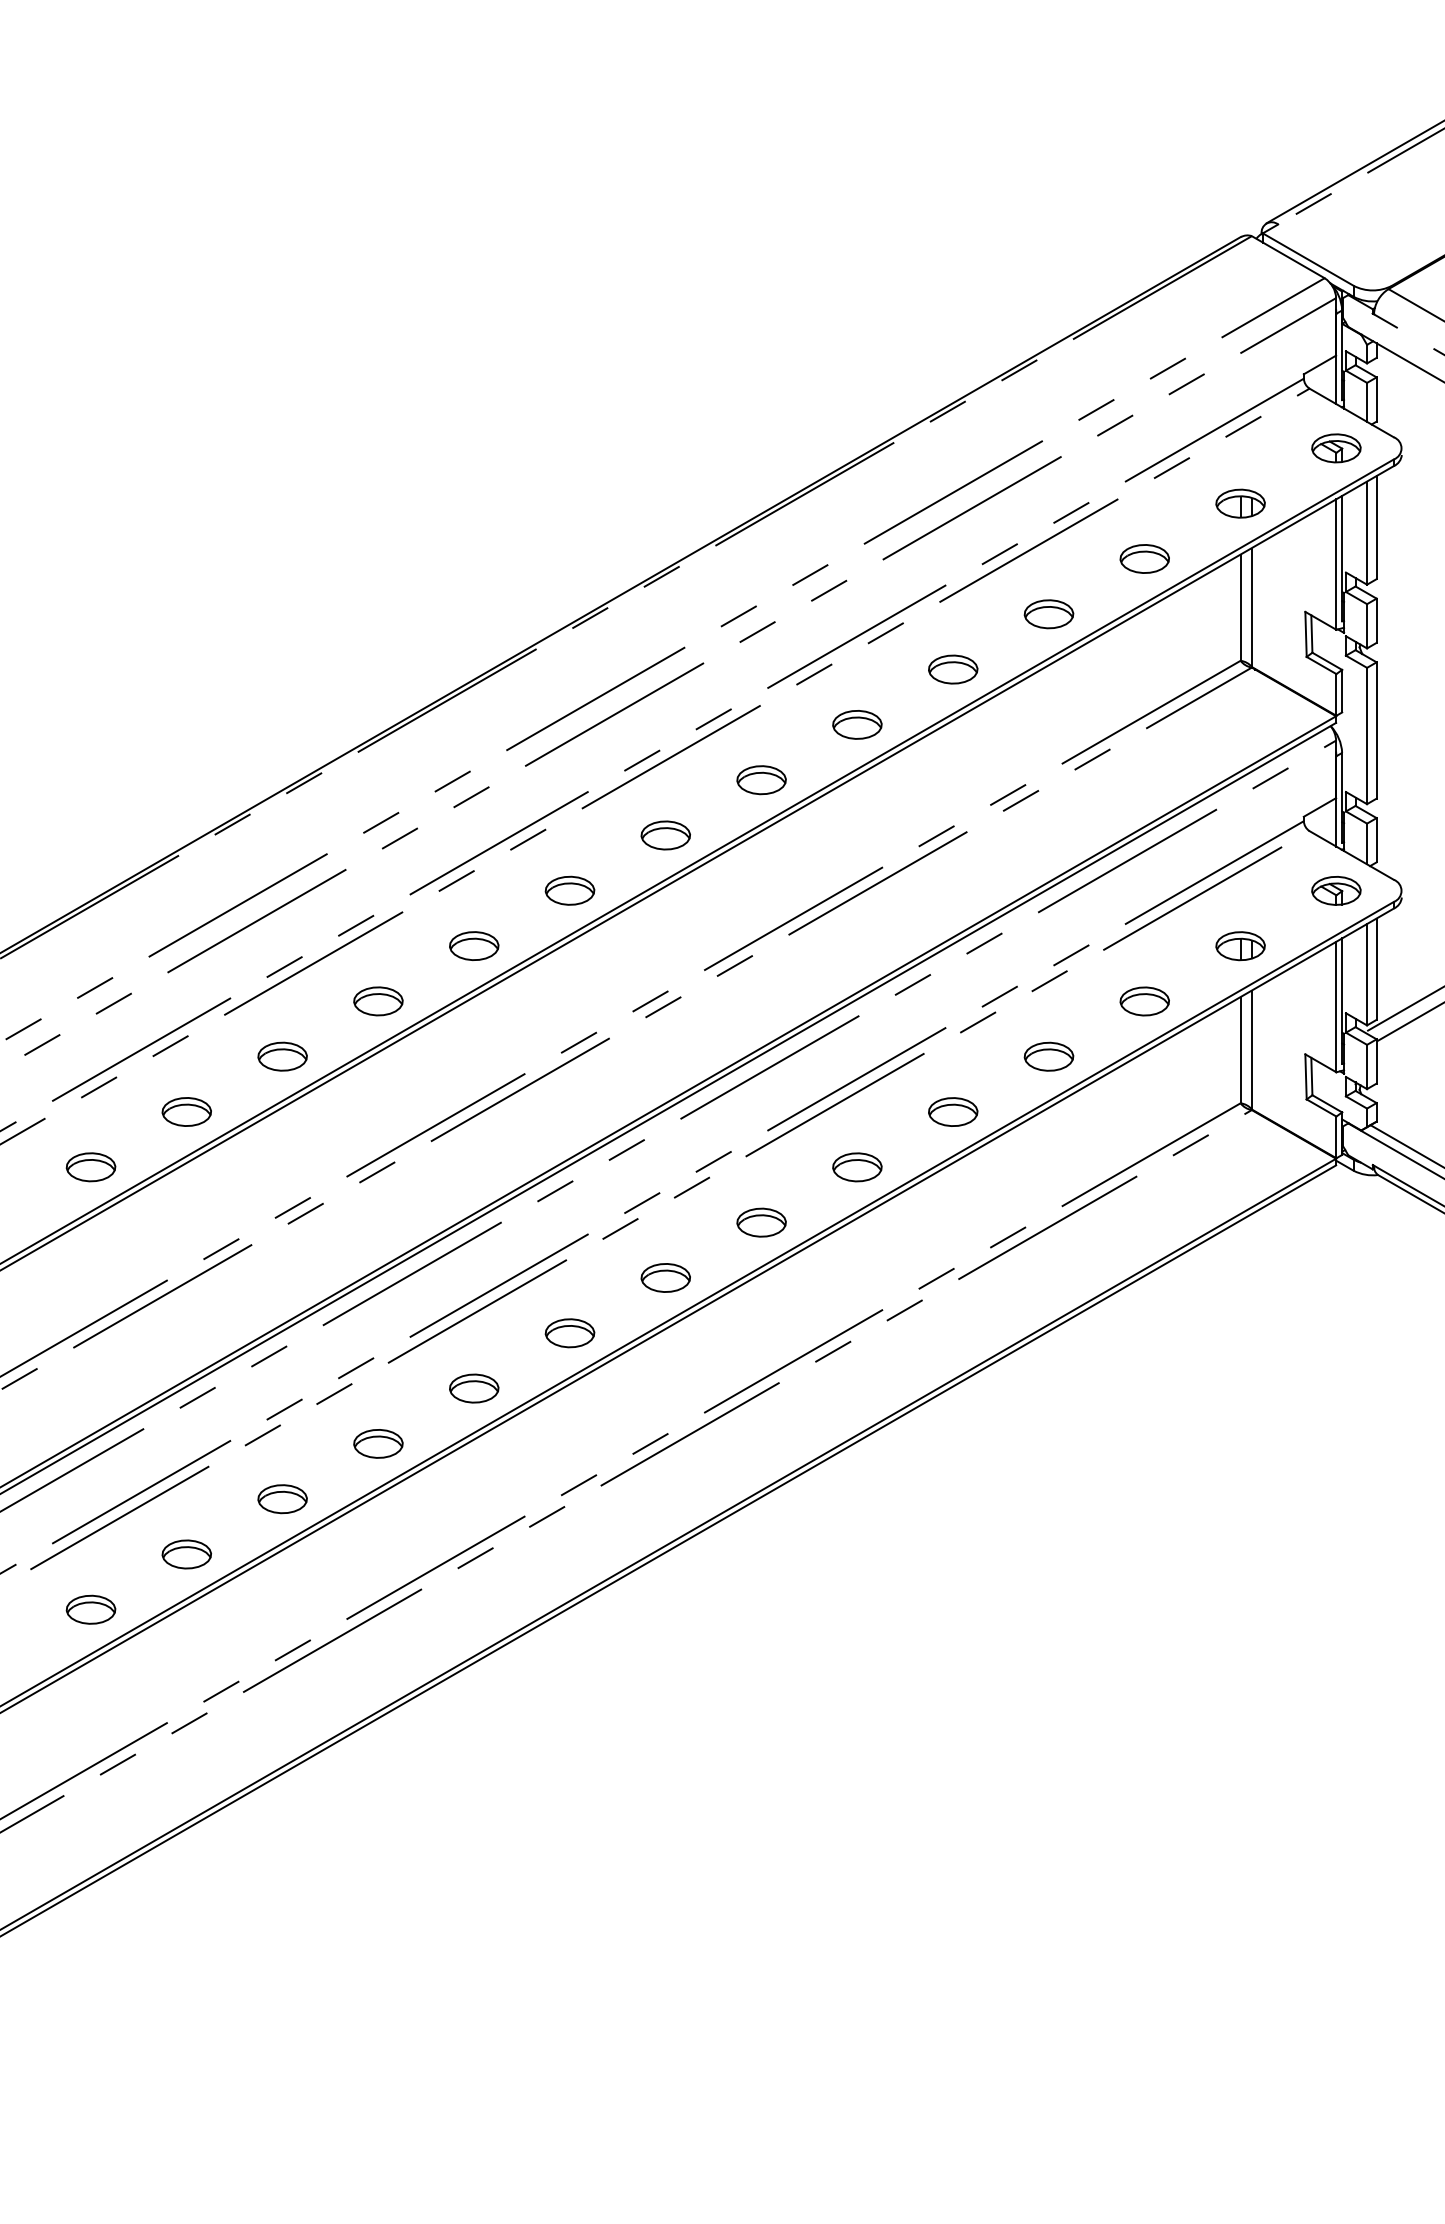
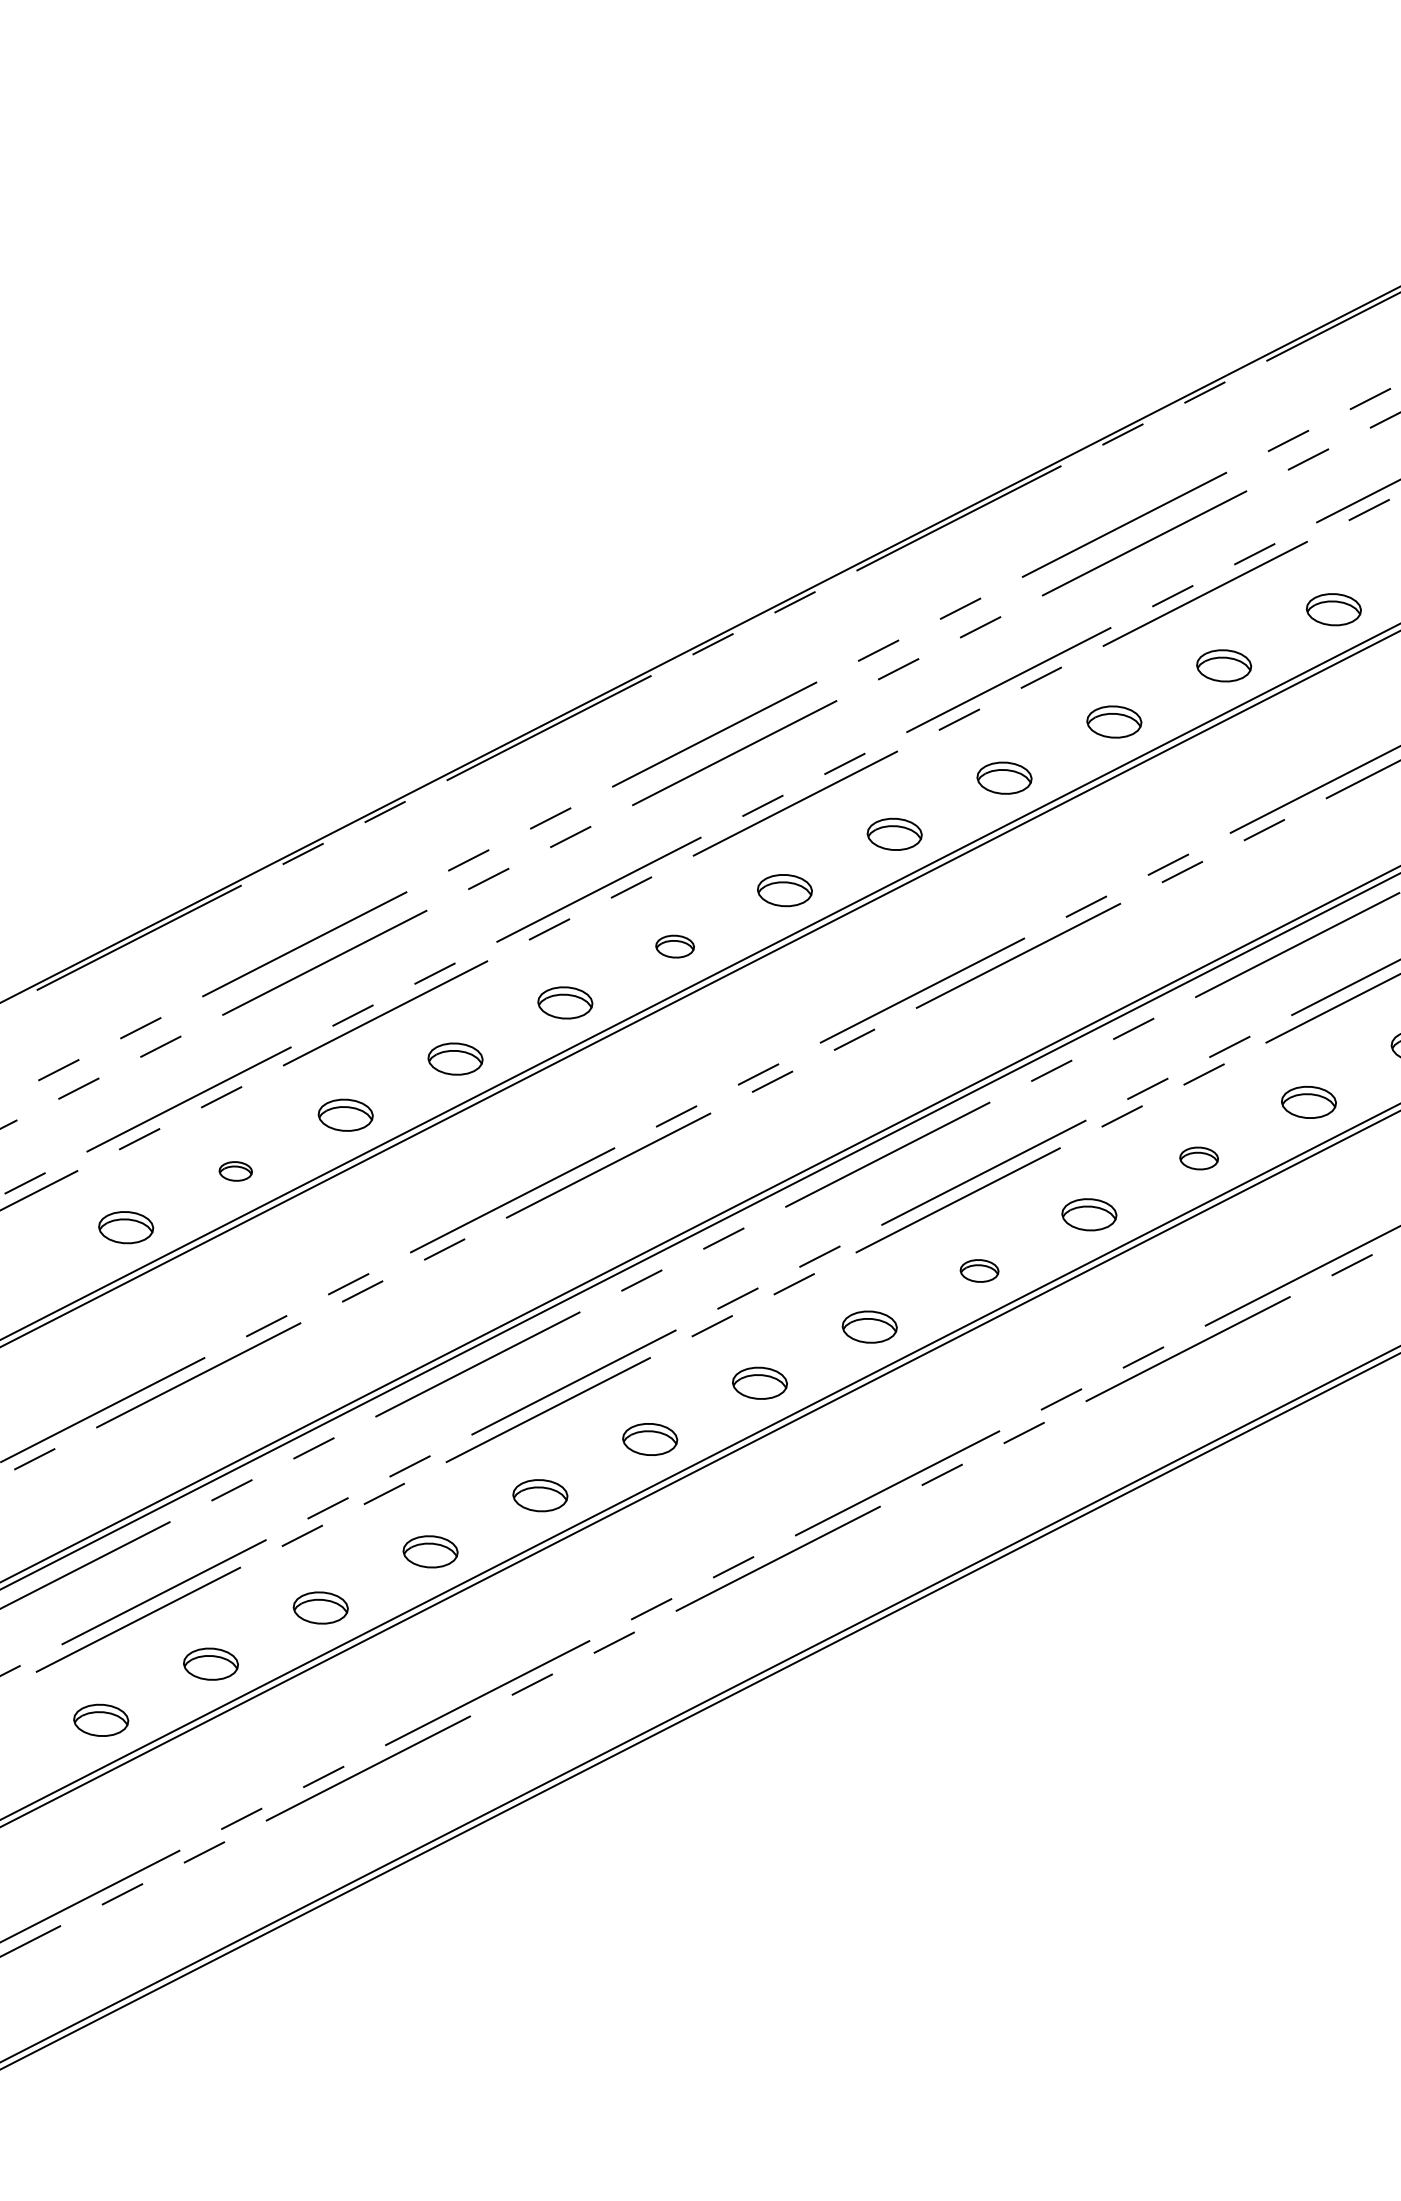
part: (569, 890) -> (674, 946), size x0.7
part: (1048, 1056) -> (1198, 1158), size x0.7
part: (186, 1111) -> (235, 1170), size x0.6
part: (857, 1167) -> (979, 1271), size x0.7

